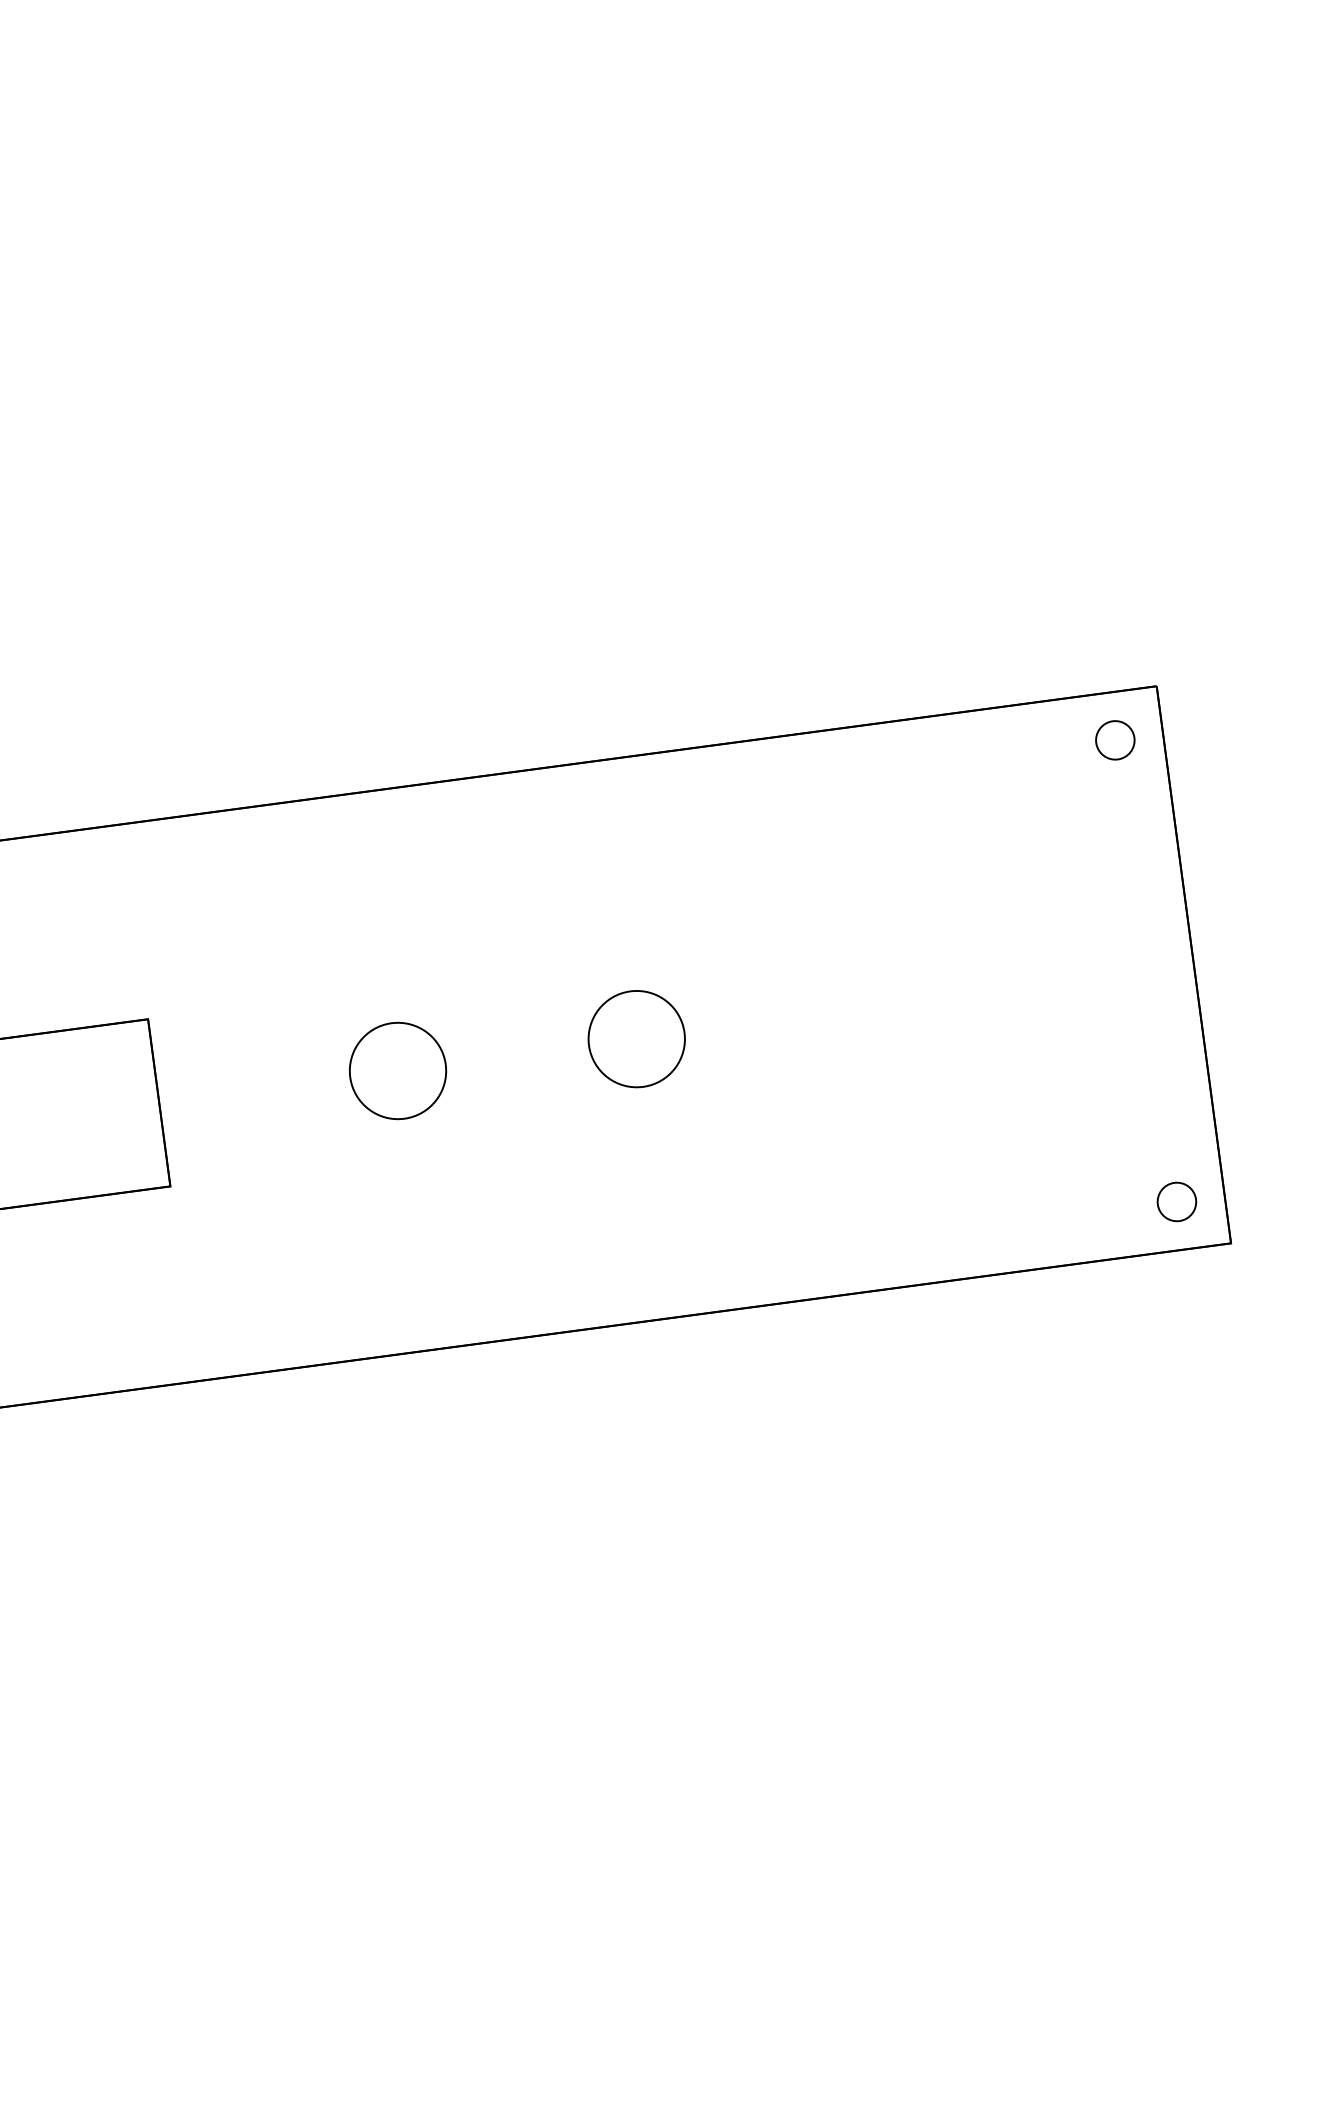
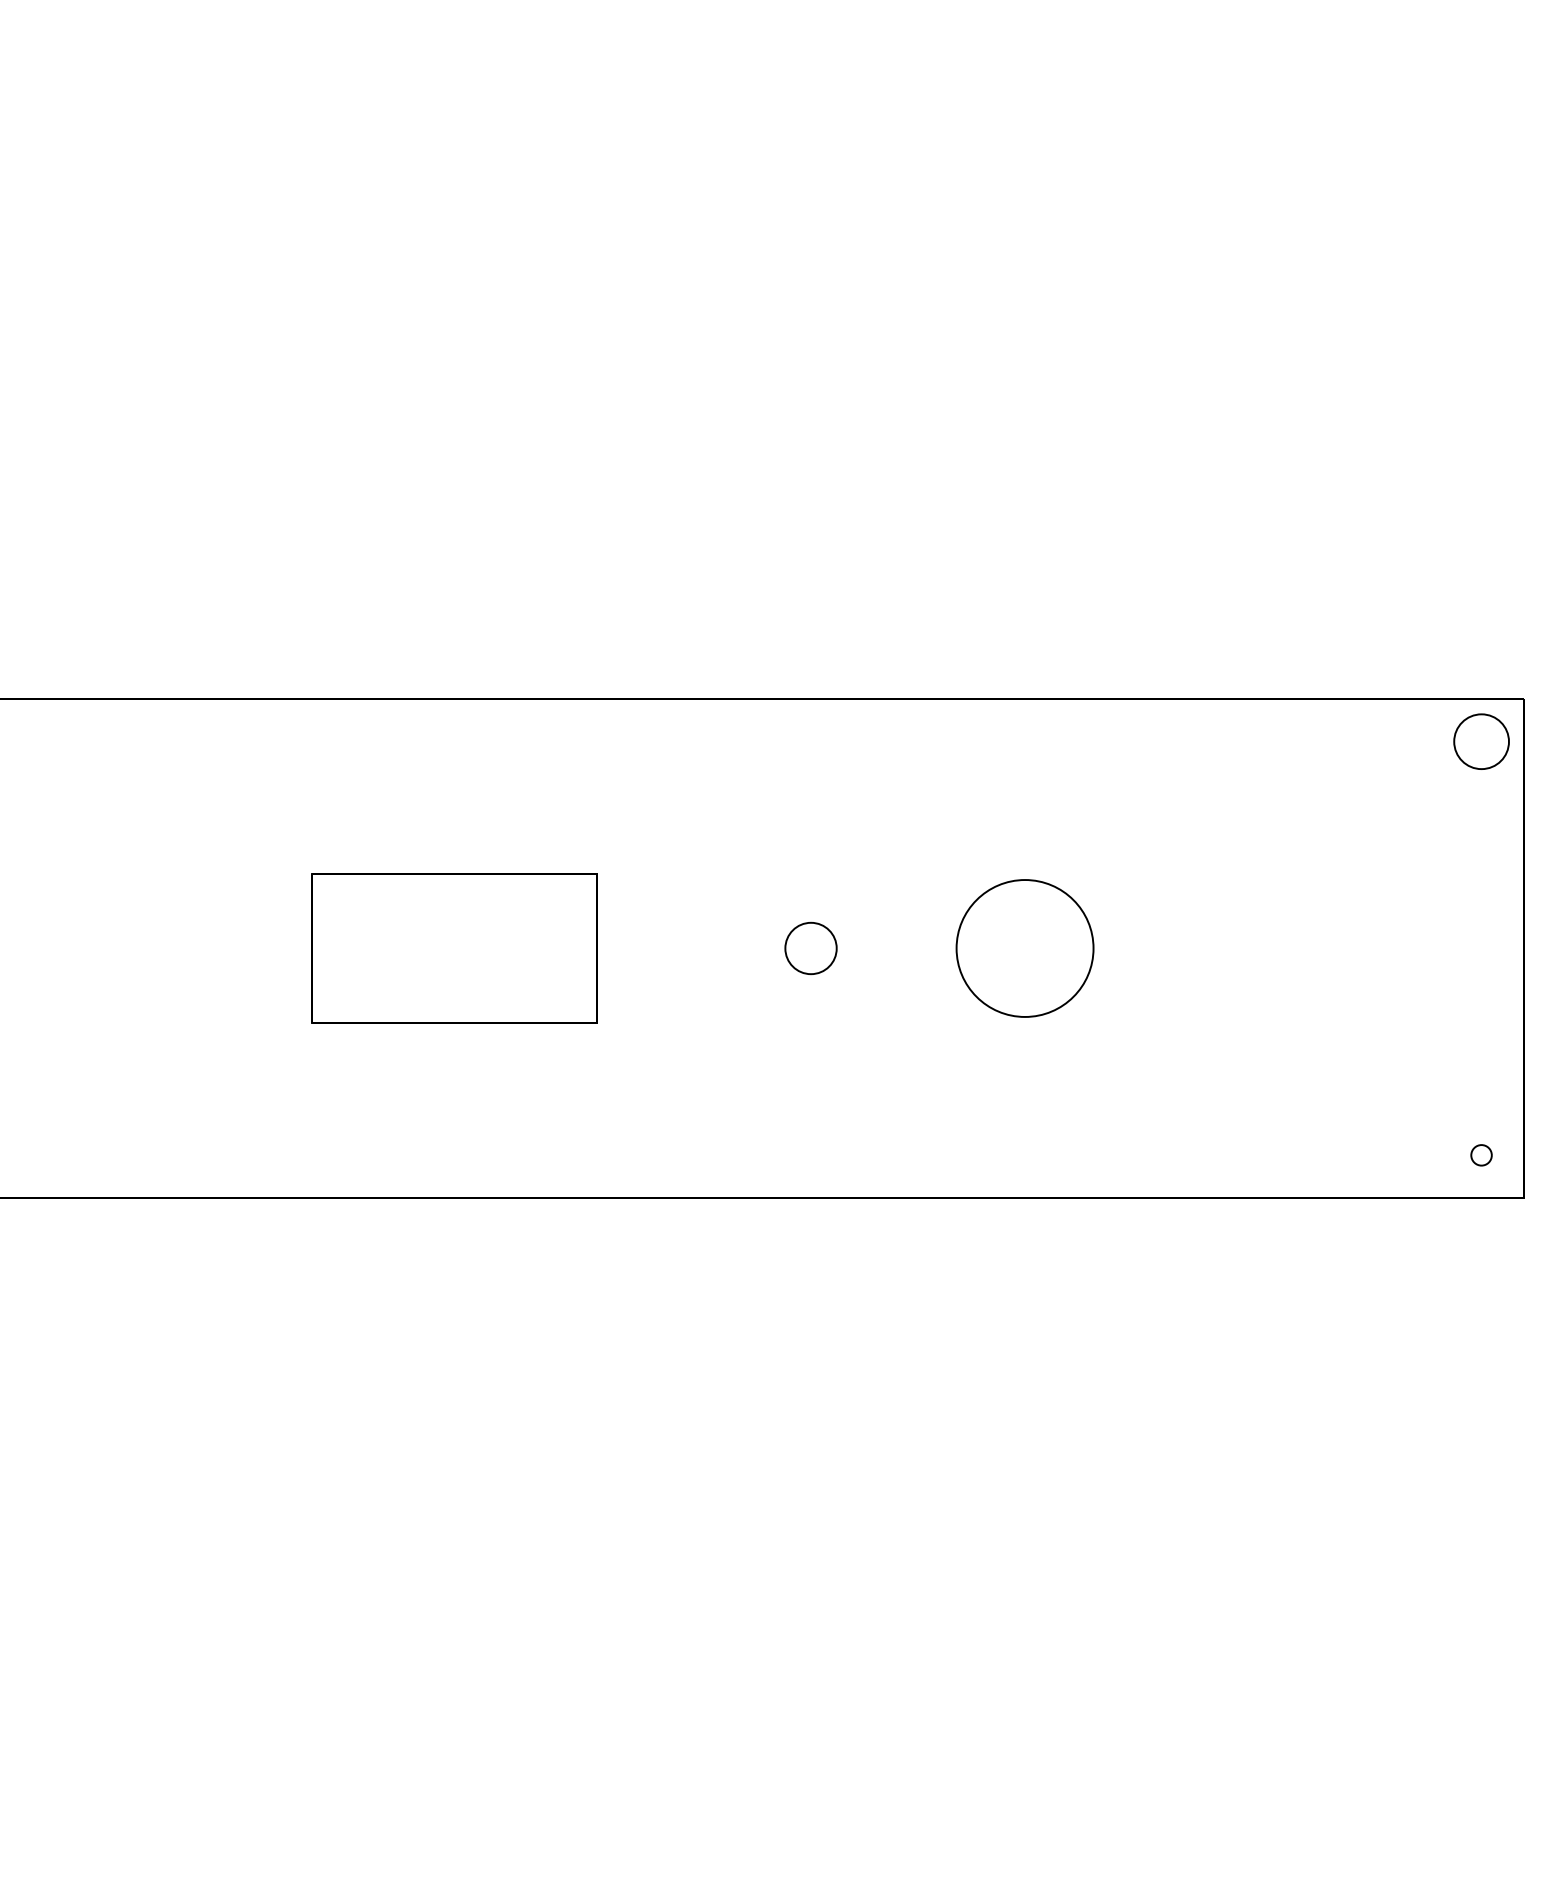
circle: (1115, 740) -> (1481, 741), size x1.6
circle: (636, 1039) -> (1024, 948), size x1.6
circle: (397, 1071) -> (810, 948), size x0.6
circle: (1176, 1202) -> (1481, 1155), size x0.6

